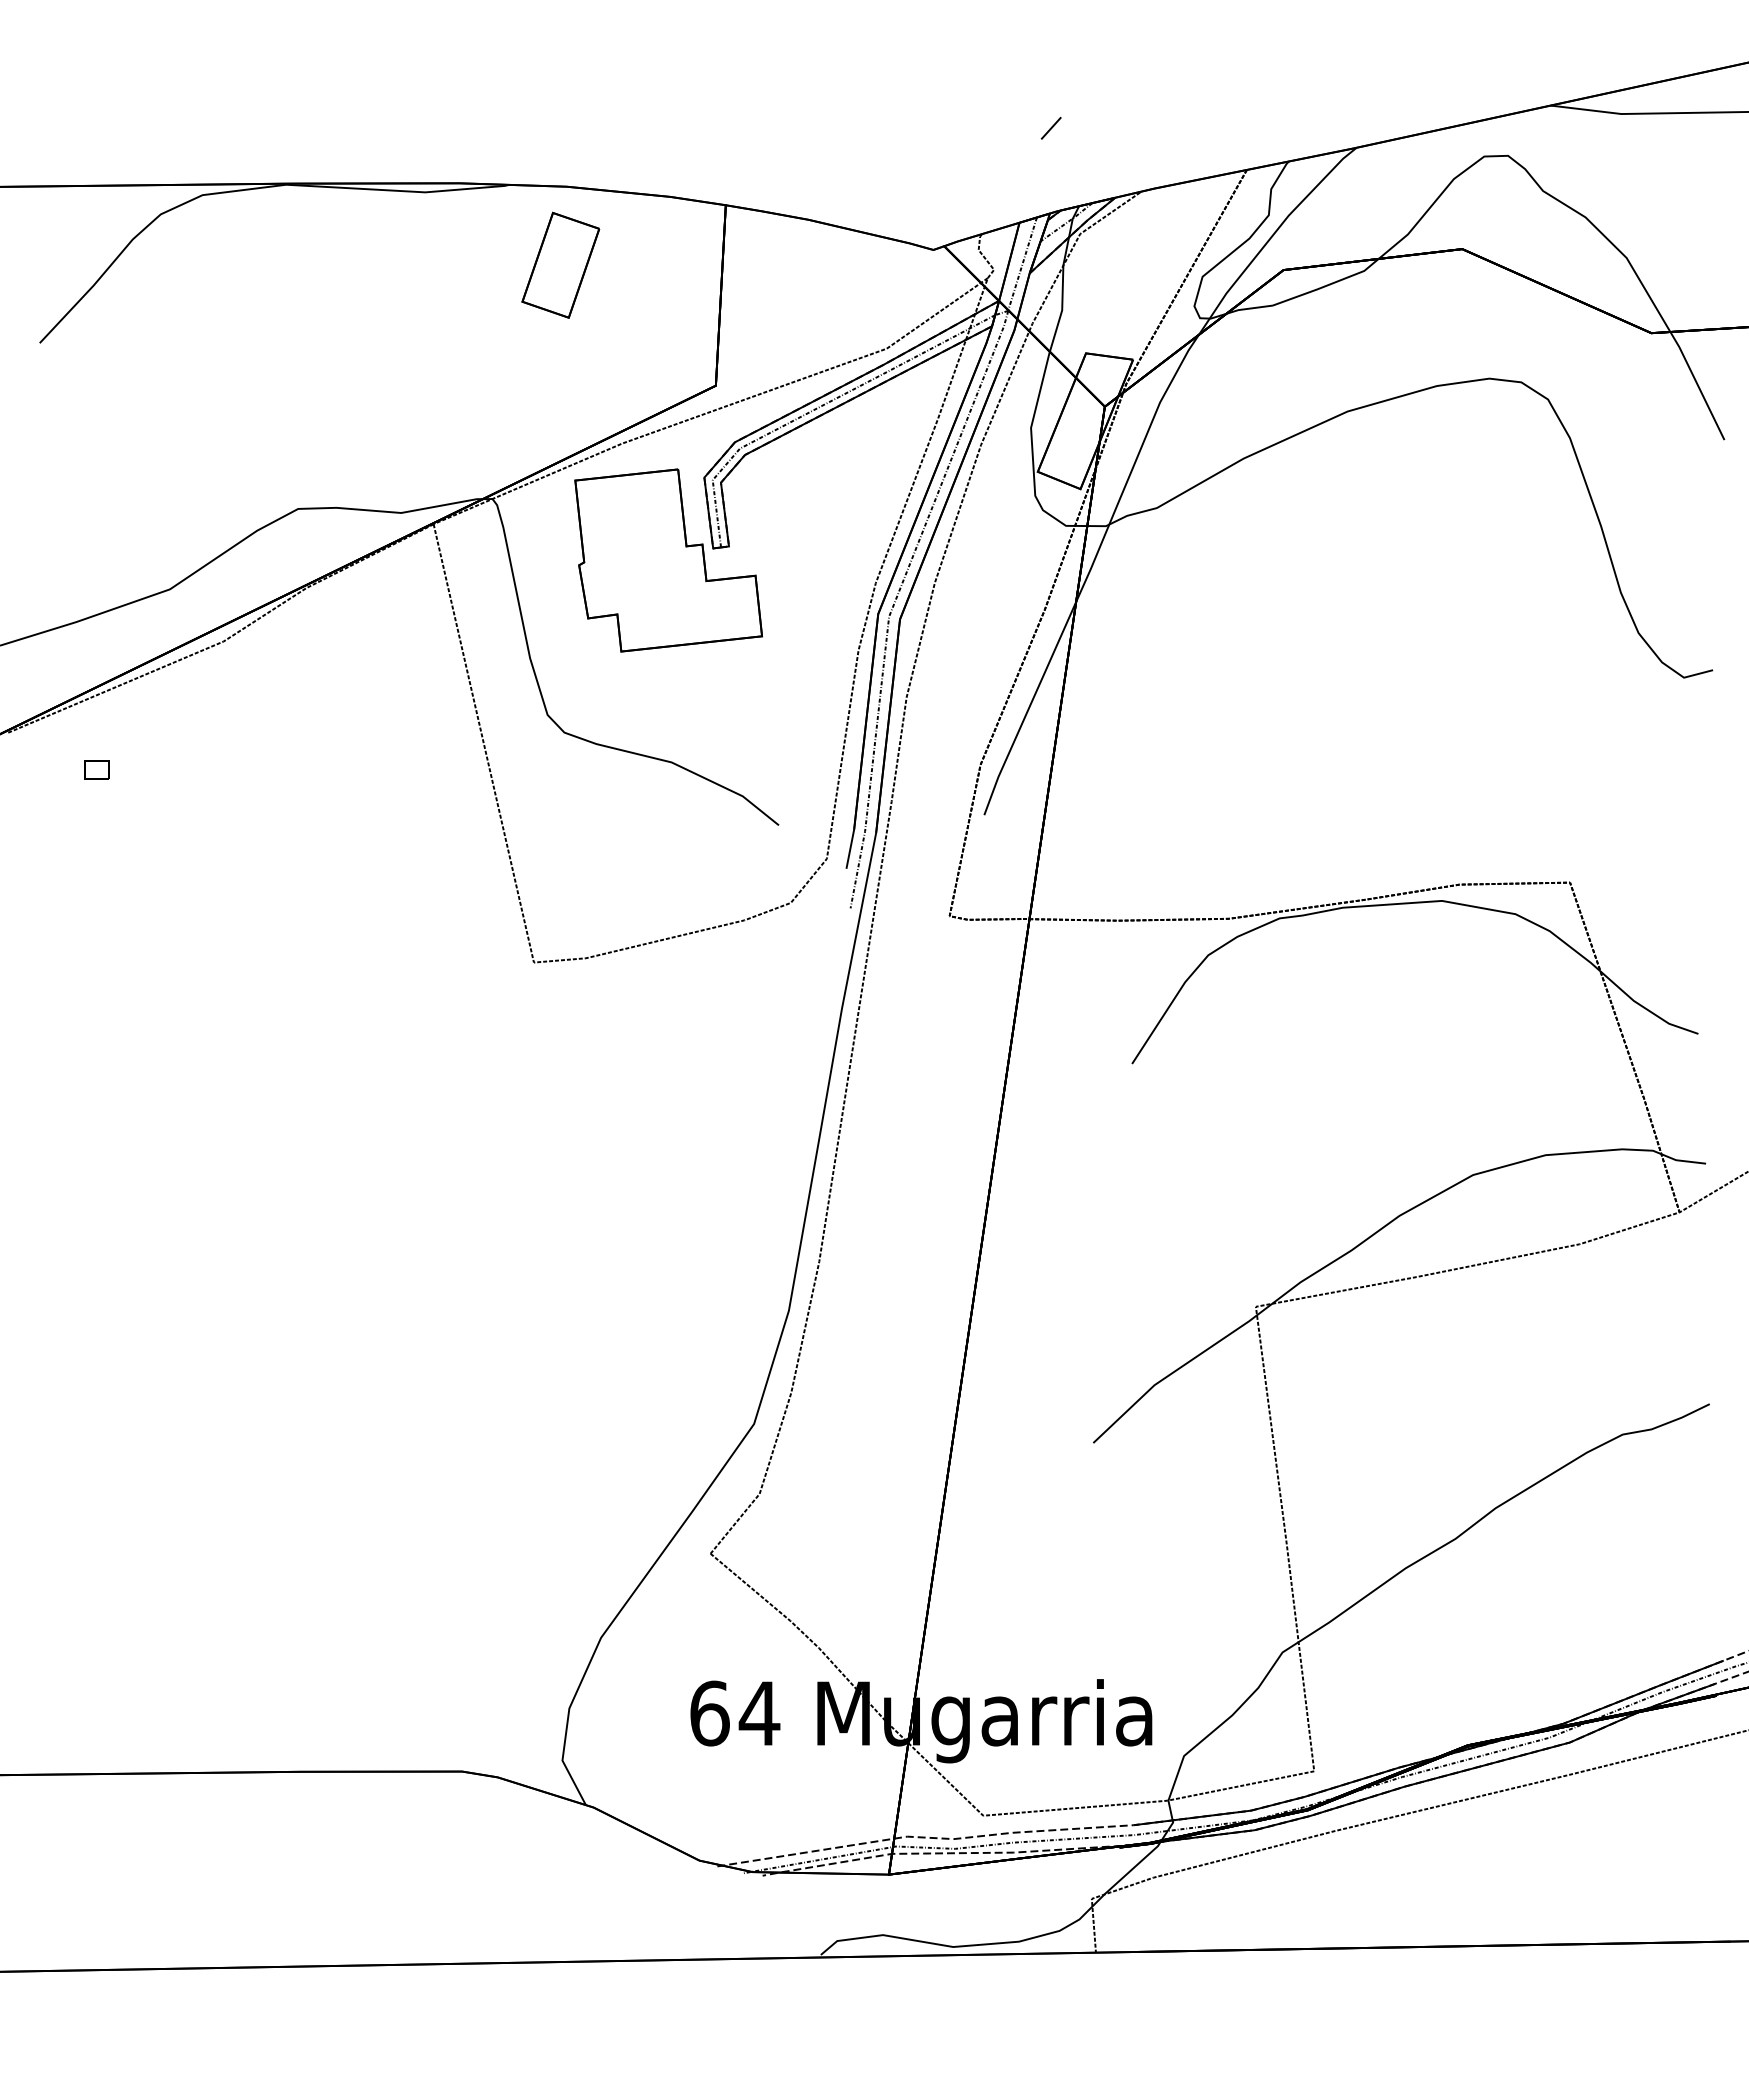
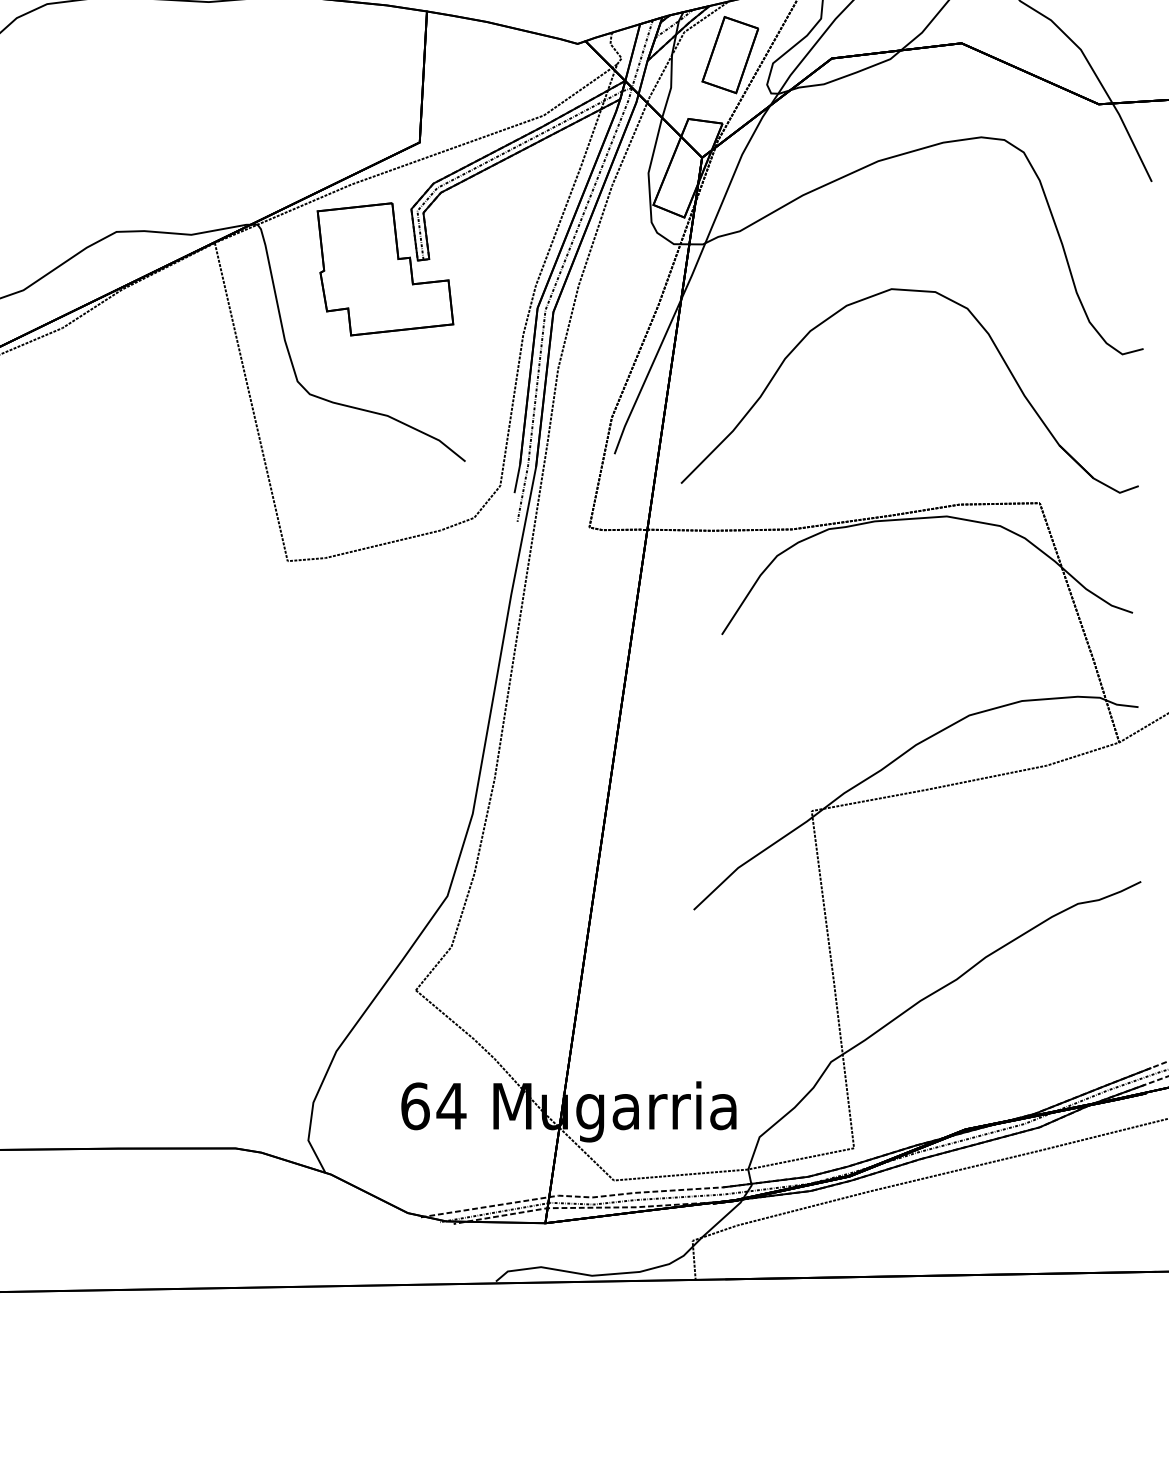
part: (560, 264) -> (730, 54), moved
part: (1505, 662) -> (992, 343), added

